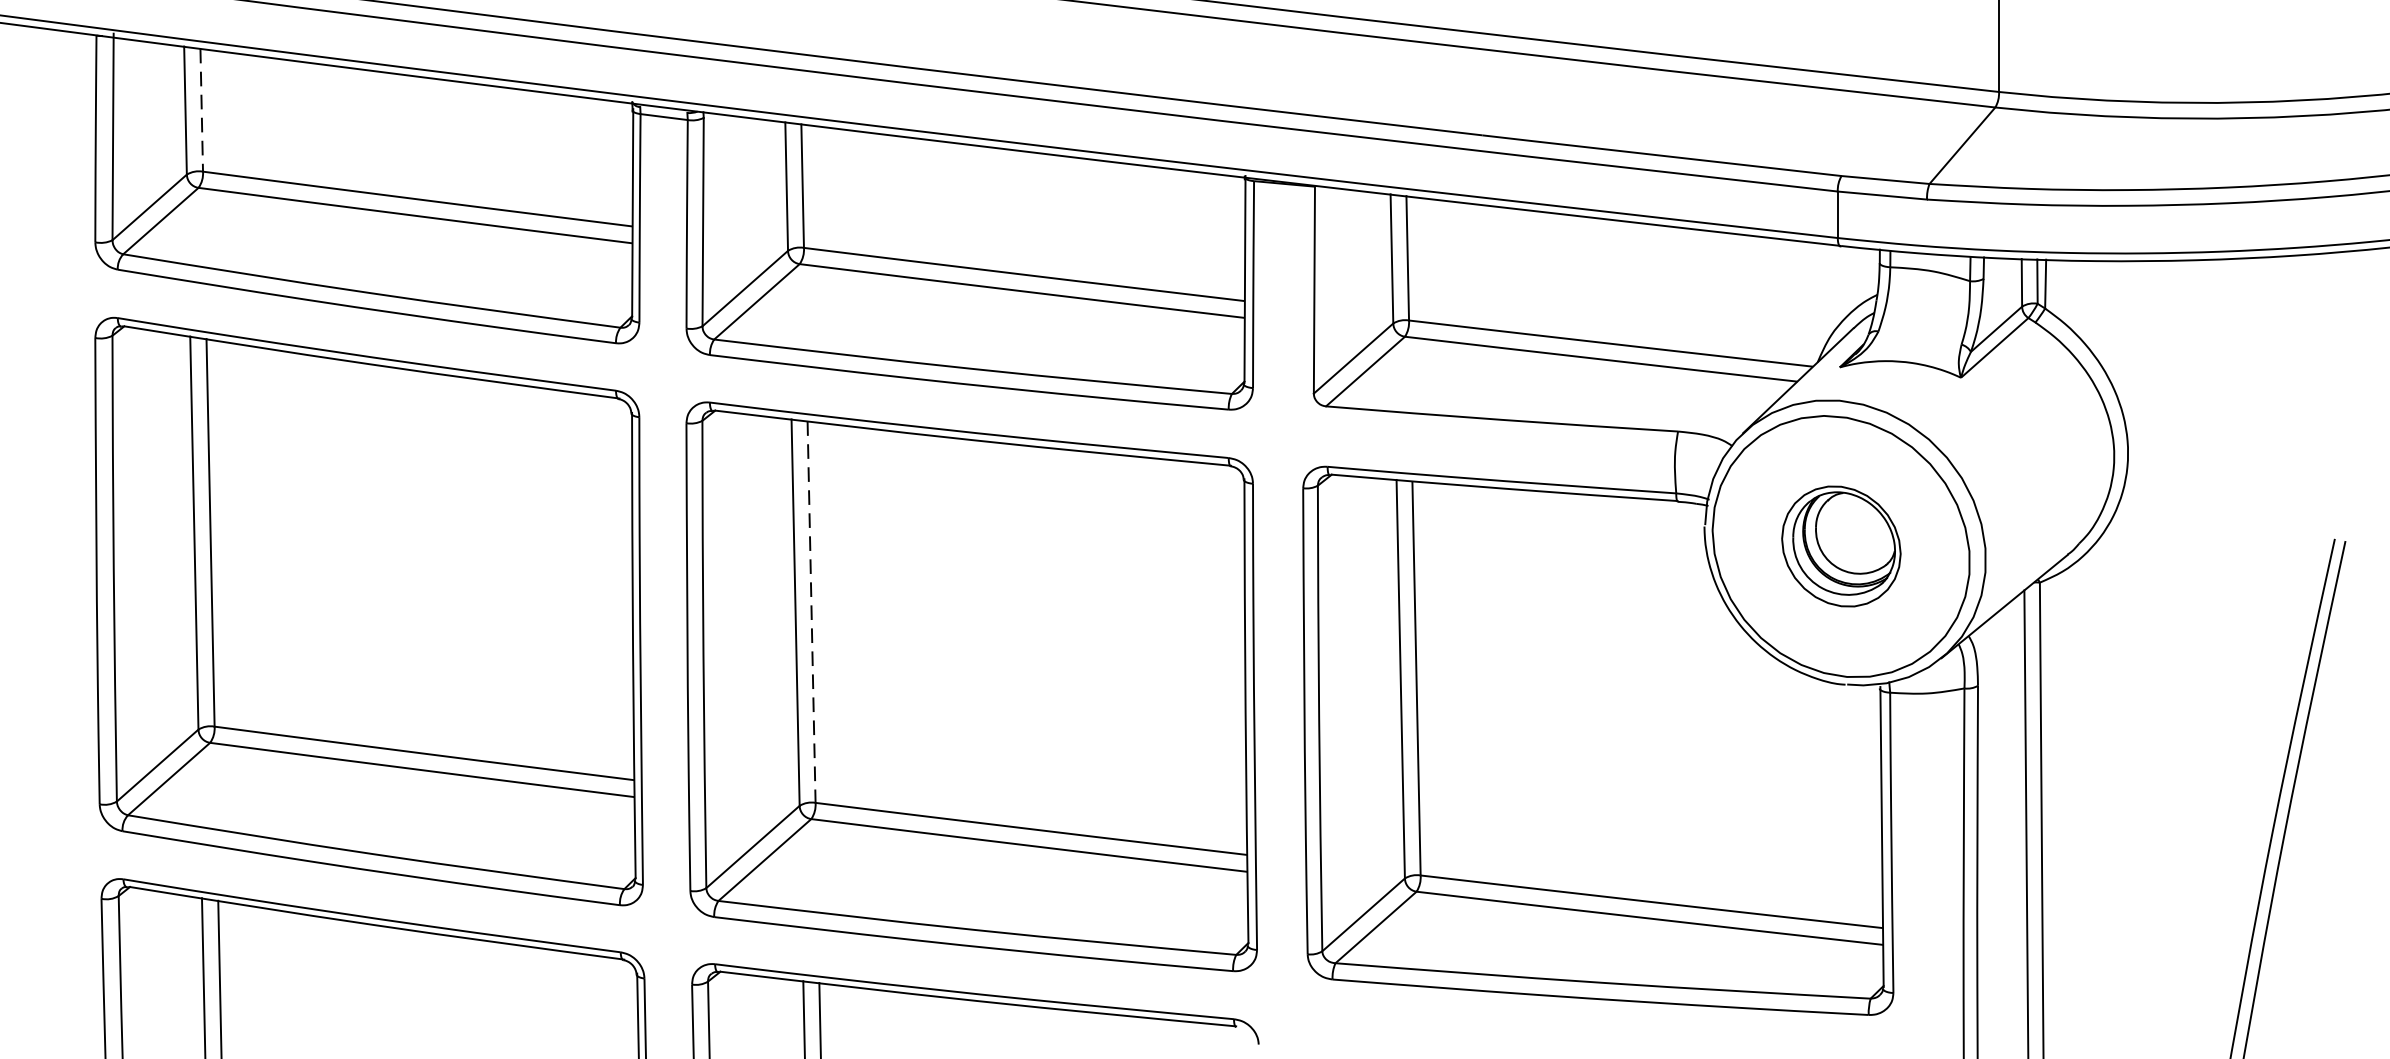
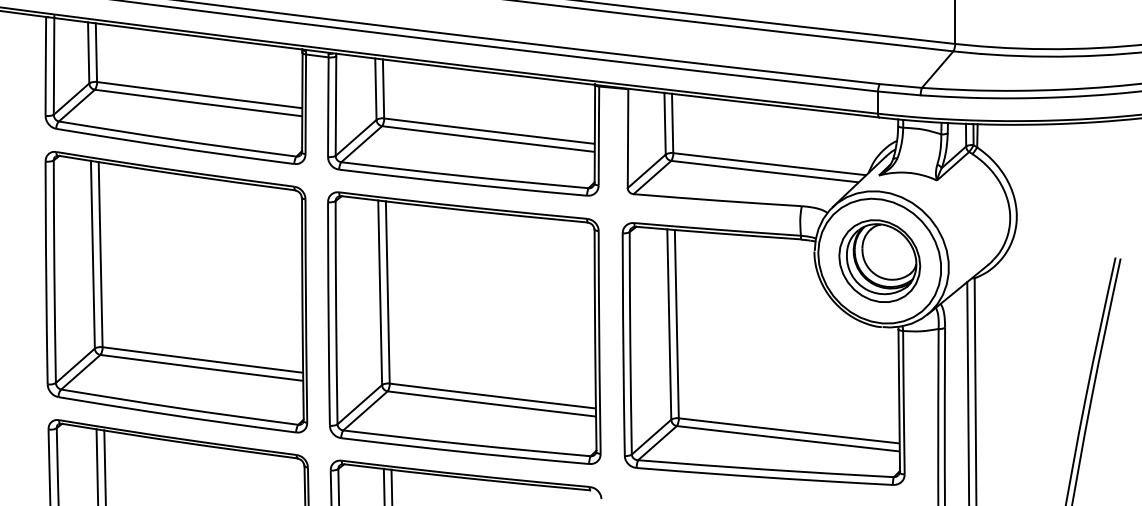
line: (201, 111) -> (96, 53), dashed -> solid
part: (1840, 545) -> (879, 260), size x1.43
line: (810, 612) -> (387, 292), dashed -> solid

